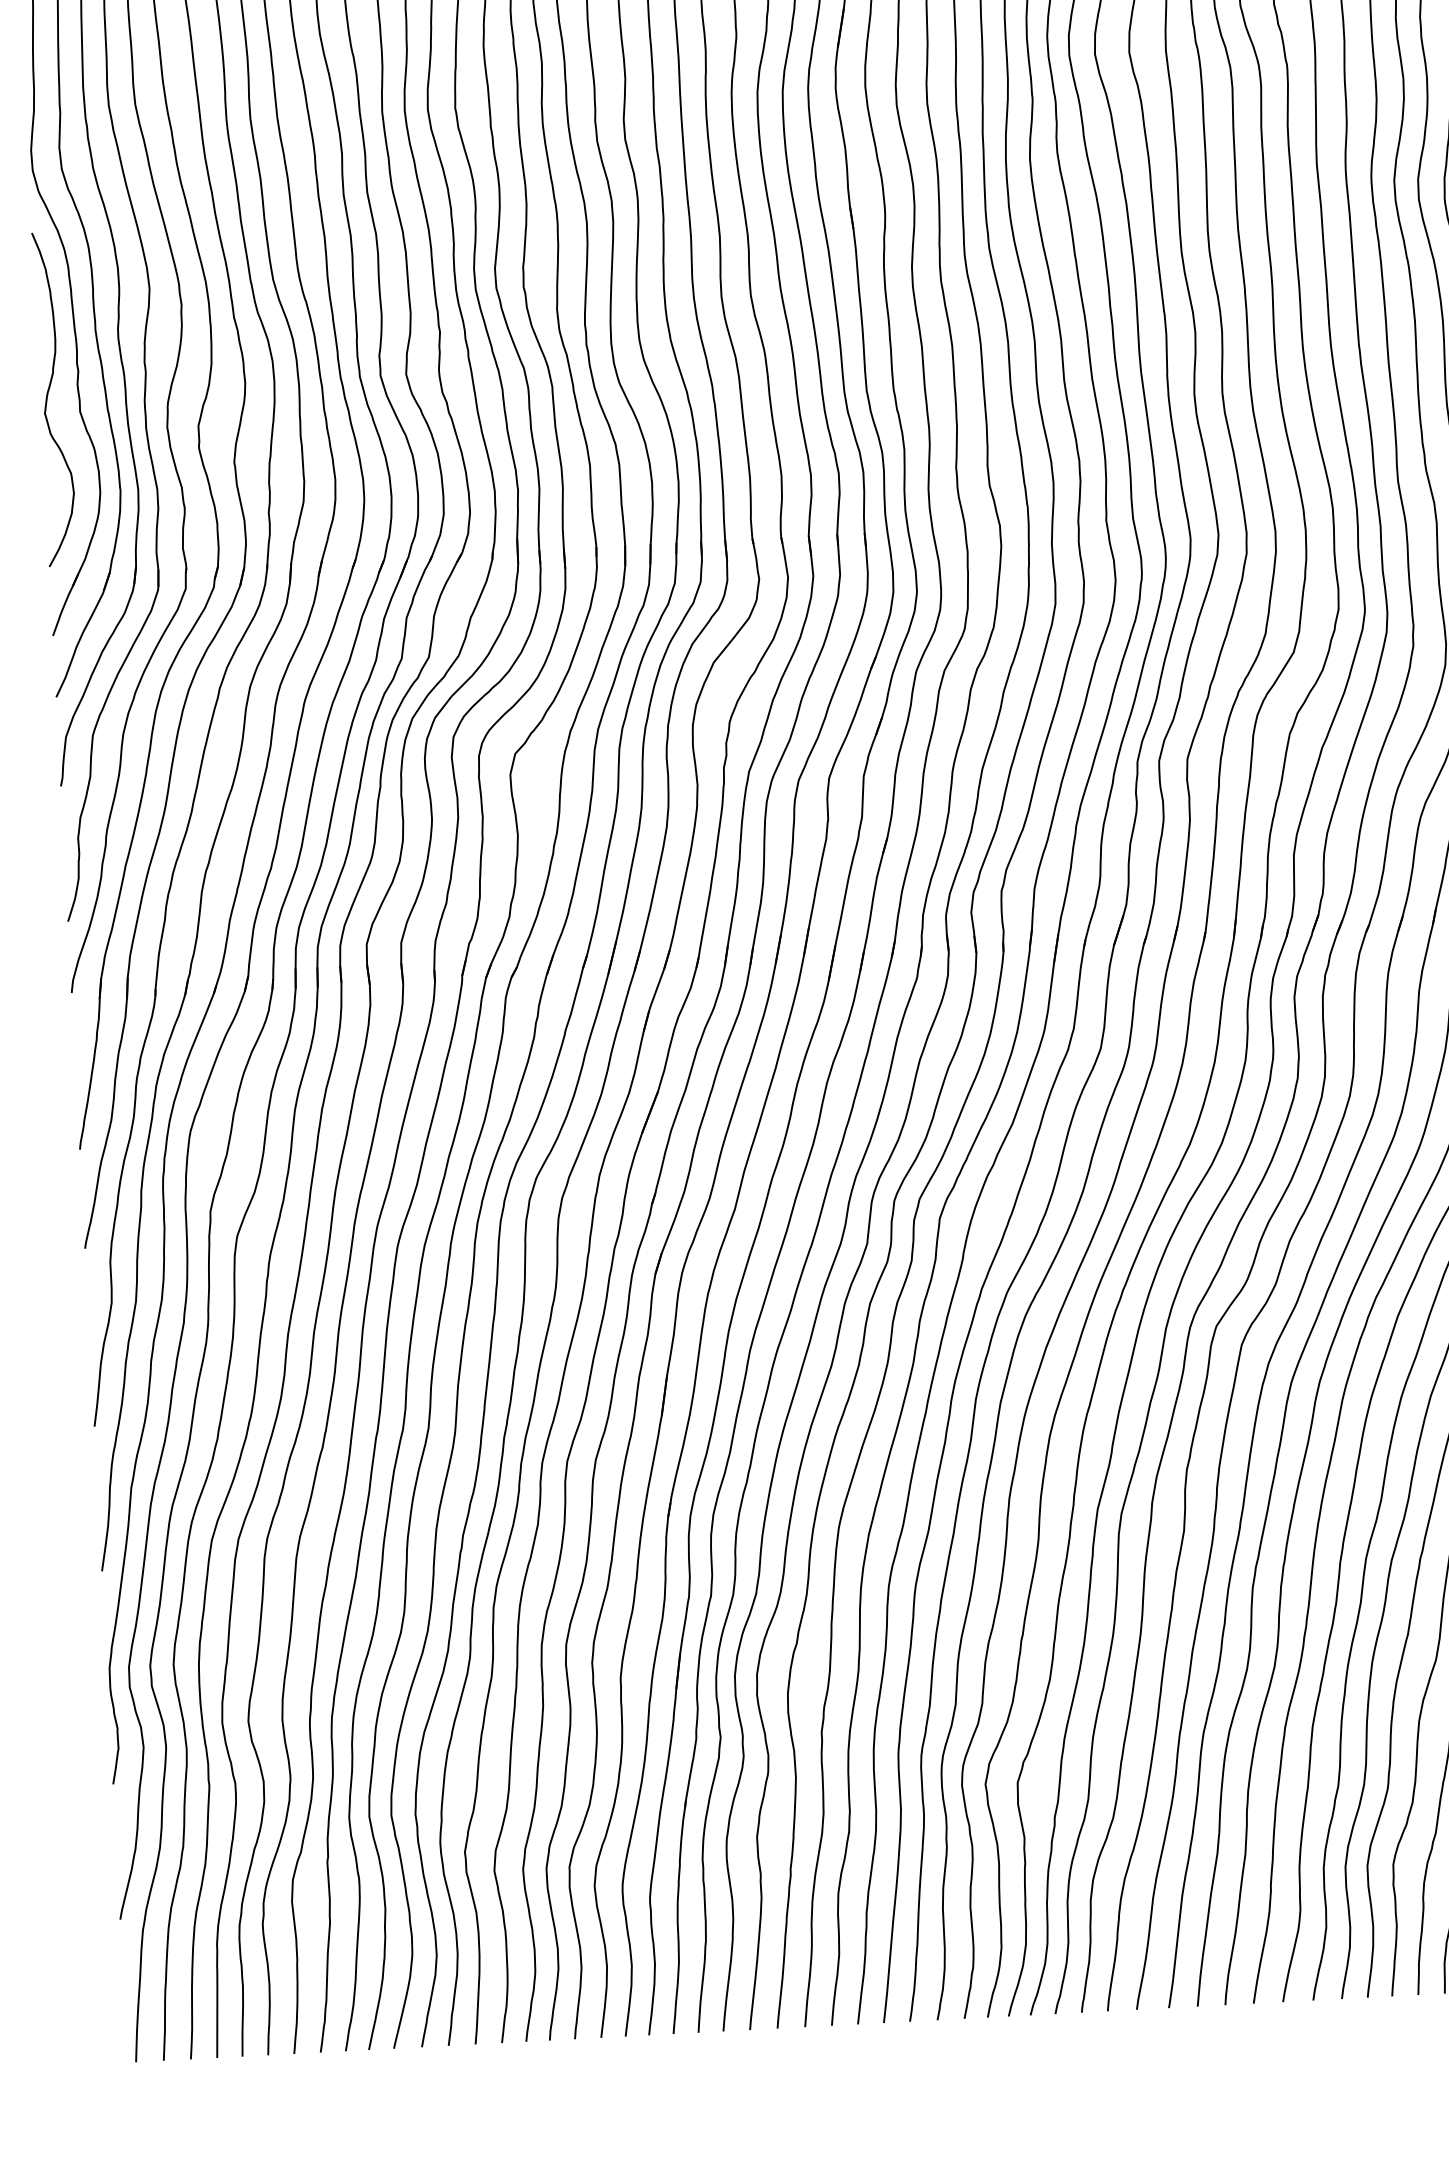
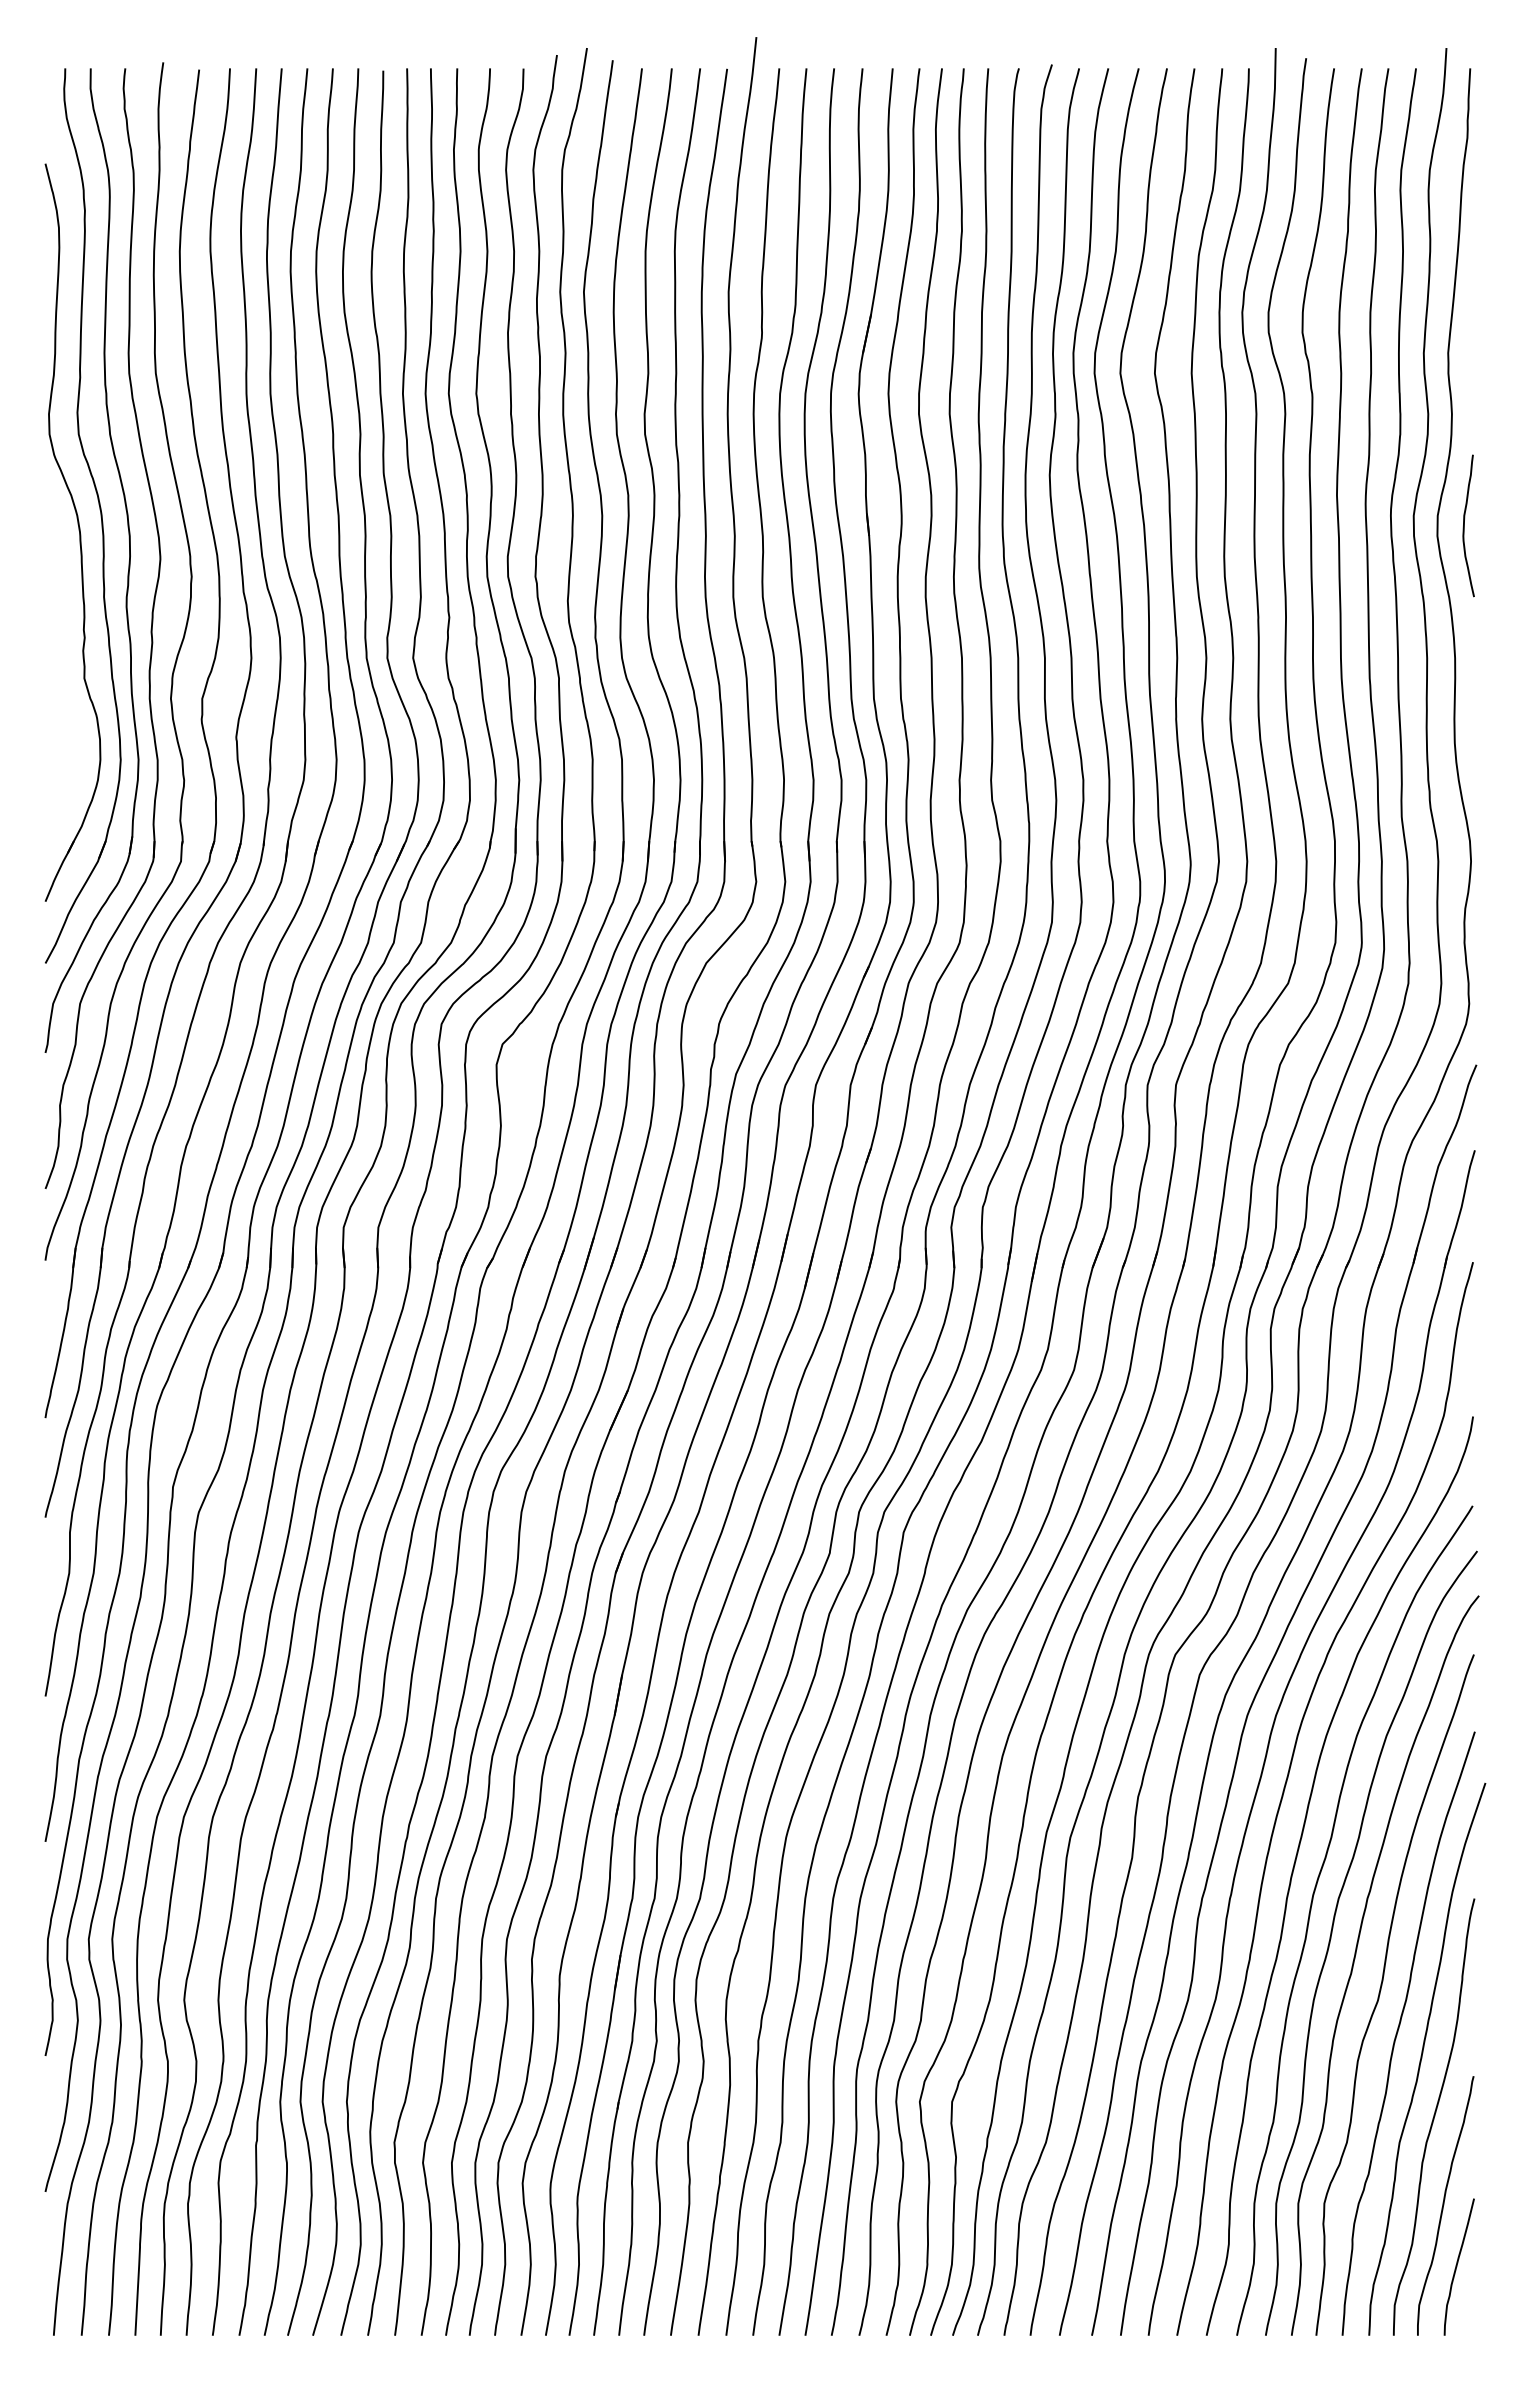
curve: (47, 399) -> (52, 664), removed

